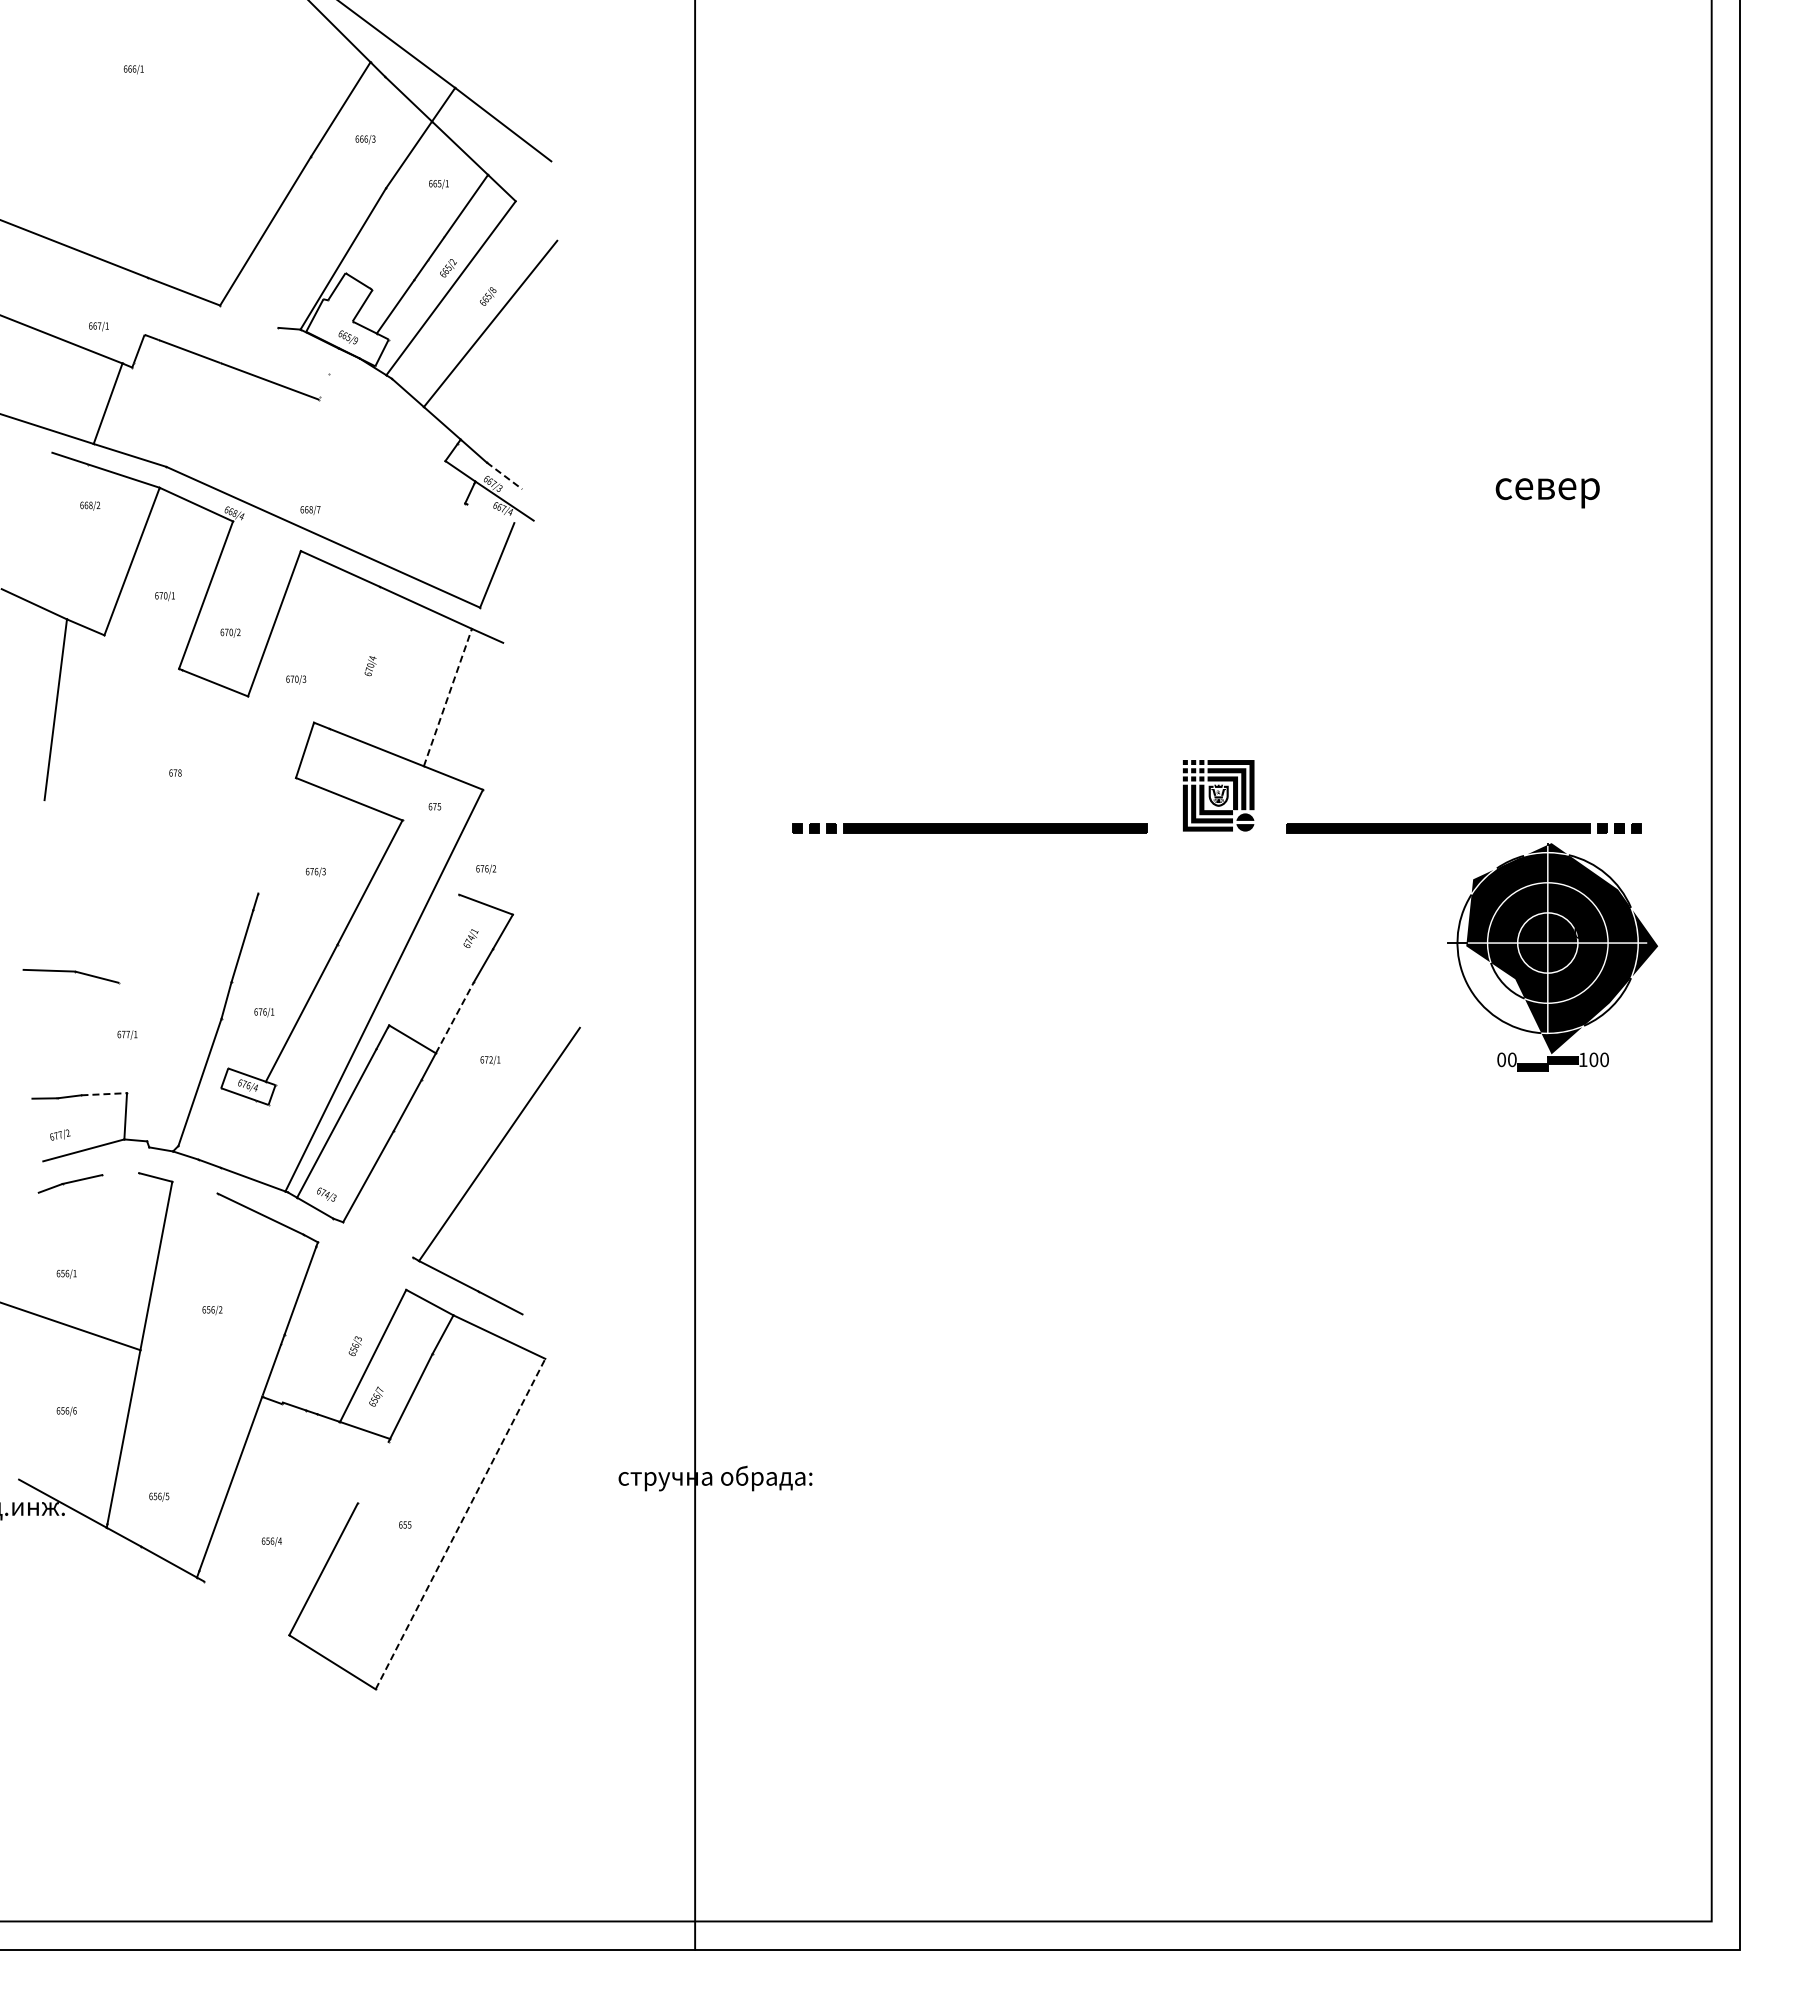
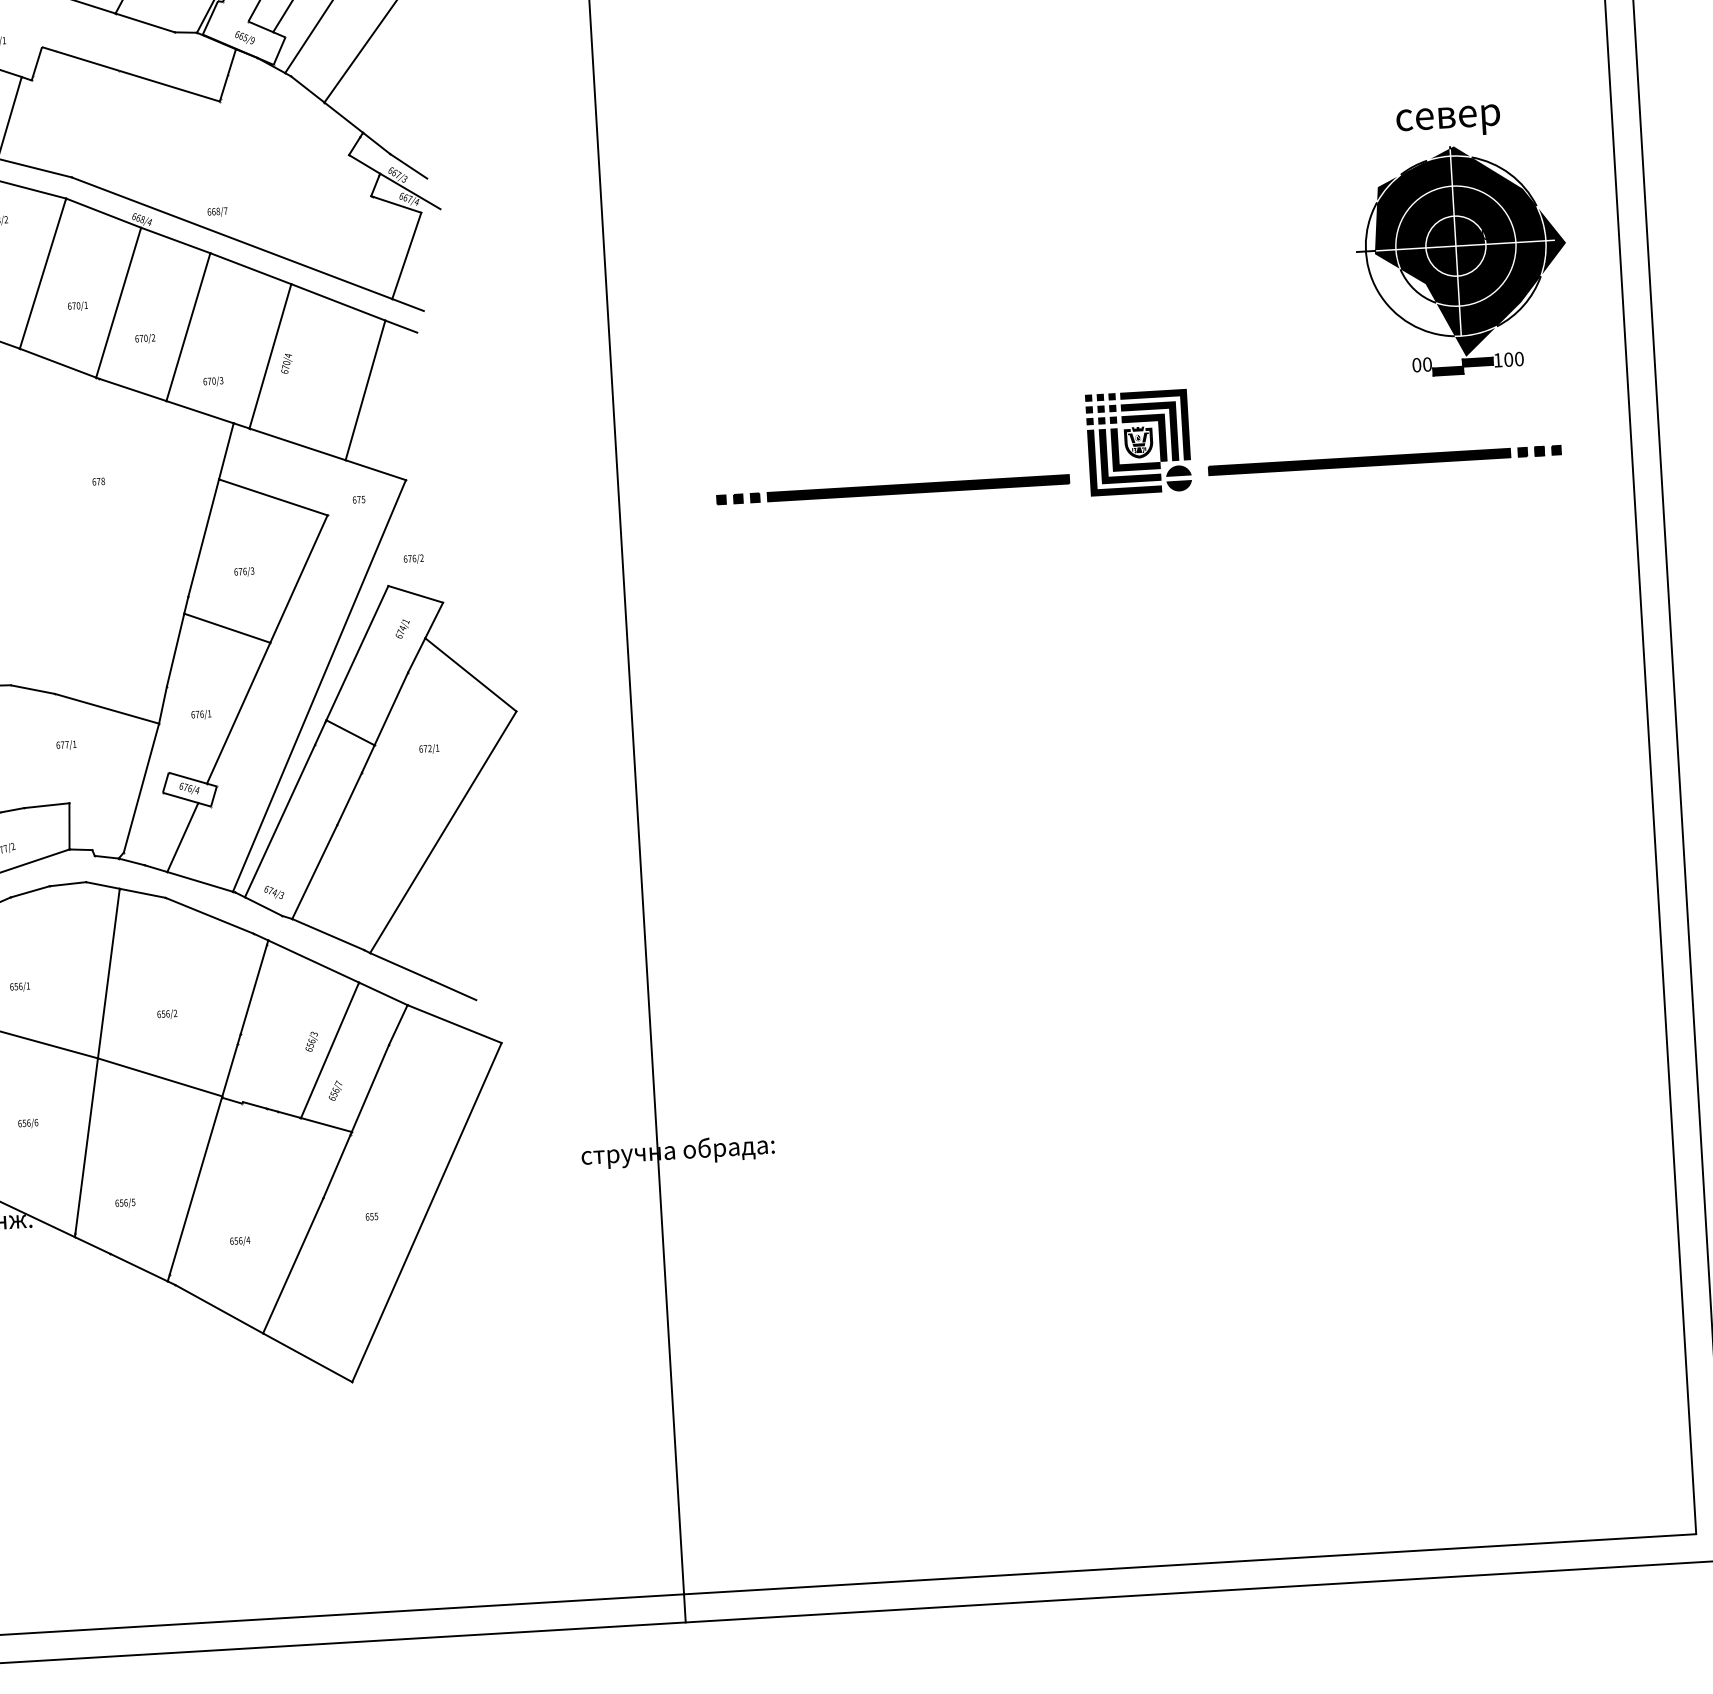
line: (249, 316) -> (145, 22), added
line: (328, 373) -> (227, 74), added
line: (504, 476) -> (408, 166), dashed -> solid
line: (490, 513) -> (397, 204), added
line: (266, 536) -> (175, 240), added
line: (495, 614) -> (407, 304), added
line: (141, 651) -> (57, 362), added
line: (354, 657) -> (270, 356), added
line: (447, 697) -> (365, 390), dashed -> solid
line: (281, 709) -> (200, 412), added
part: (1218, 795) -> (1138, 442), size x1.43
line: (277, 835) -> (204, 537), added
line: (295, 927) -> (227, 628), added
part: (1552, 957) -> (1461, 260), moved
line: (424, 959) -> (357, 652), added
line: (536, 988) -> (470, 674), added
line: (170, 1000) -> (107, 708), added
line: (455, 1017) -> (391, 708), dashed -> solid
line: (104, 1094) -> (47, 805), dashed -> solid
line: (238, 1133) -> (182, 836), added
line: (120, 1174) -> (67, 884), added
line: (194, 1187) -> (142, 893), added
line: (378, 1239) -> (328, 934), added
line: (361, 1265) -> (313, 960), added
line: (201, 1372) -> (160, 1076), added
line: (372, 1472) -> (336, 1166), added
line: (460, 1524) -> (426, 1212), dashed -> solid
line: (246, 1608) -> (218, 1309), added

